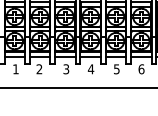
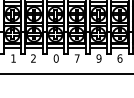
text: (66, 69) -> (56, 58), 3 -> 0
text: (90, 69) -> (76, 58), 4 -> 7
text: (116, 69) -> (98, 58), 5 -> 9

